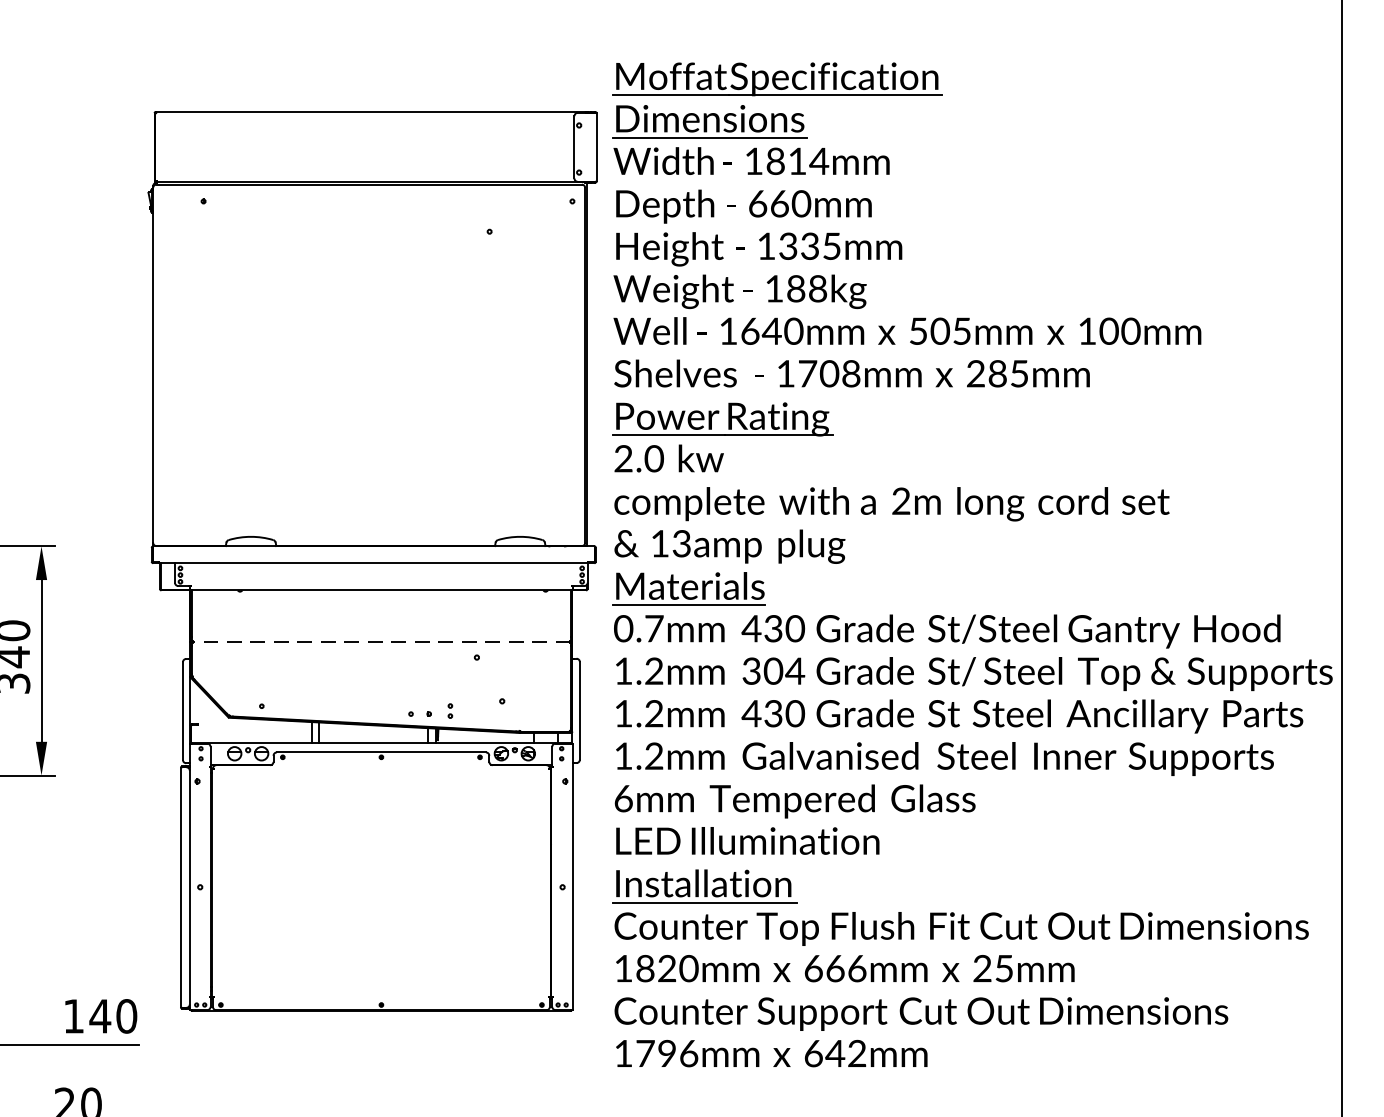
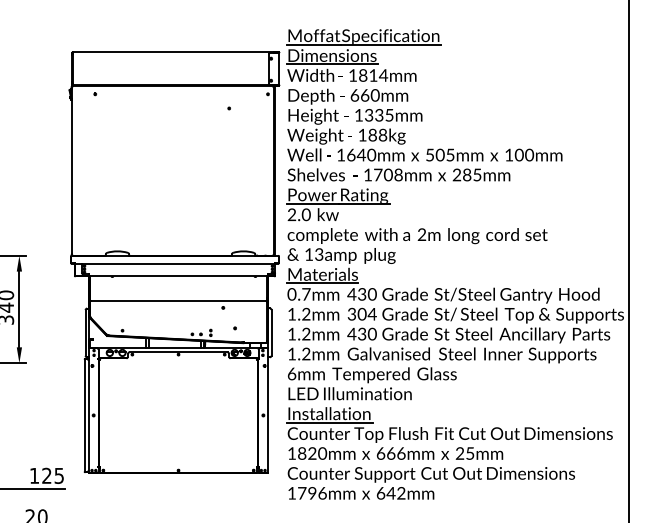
line: (381, 641) -> (178, 300), dashed -> solid
text: (112, 1015) -> (52, 475), 140 -> 125

